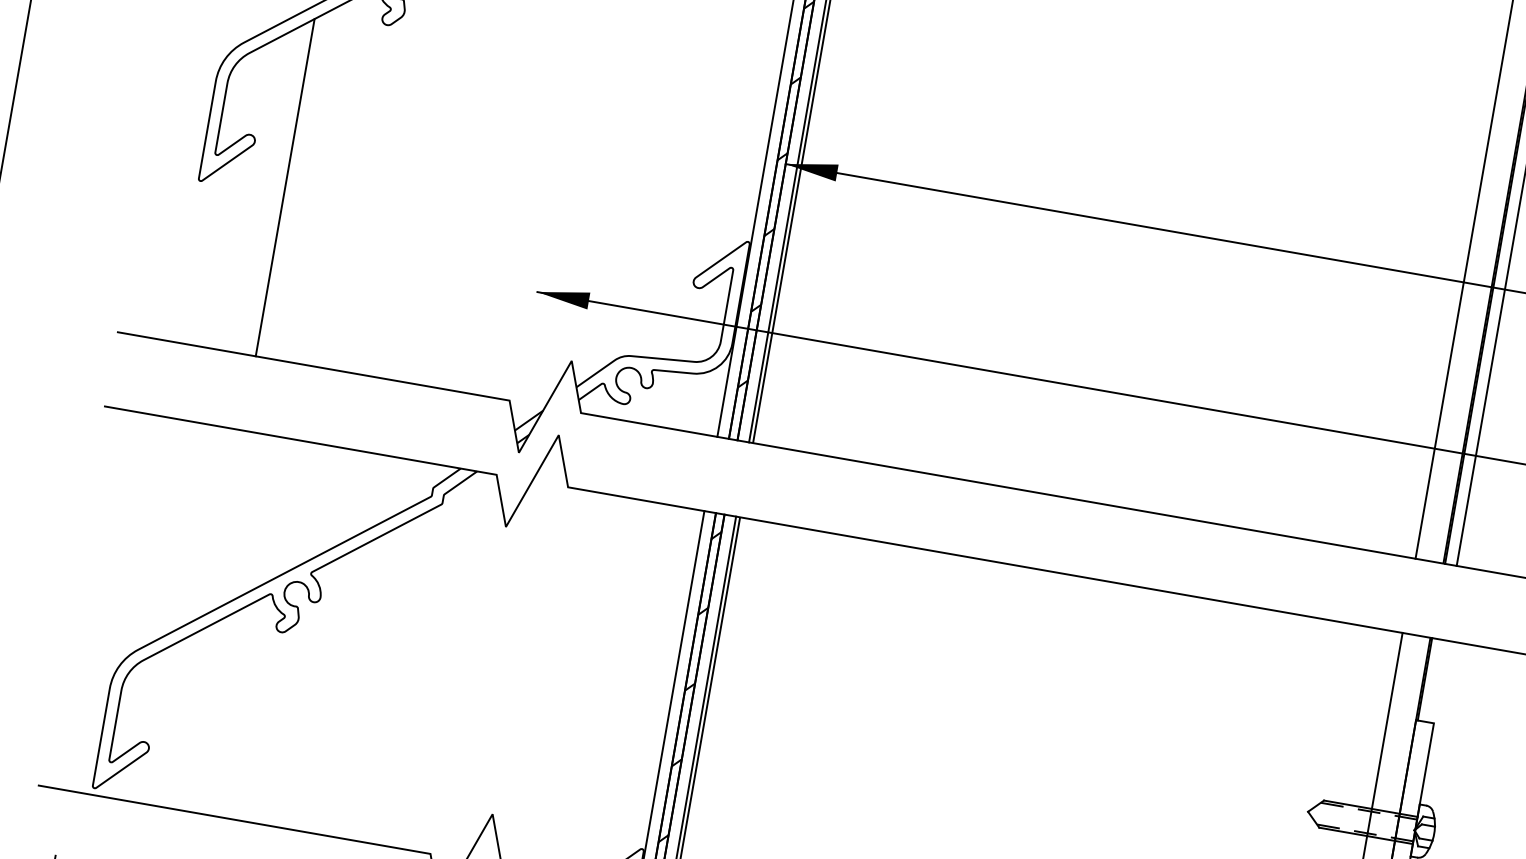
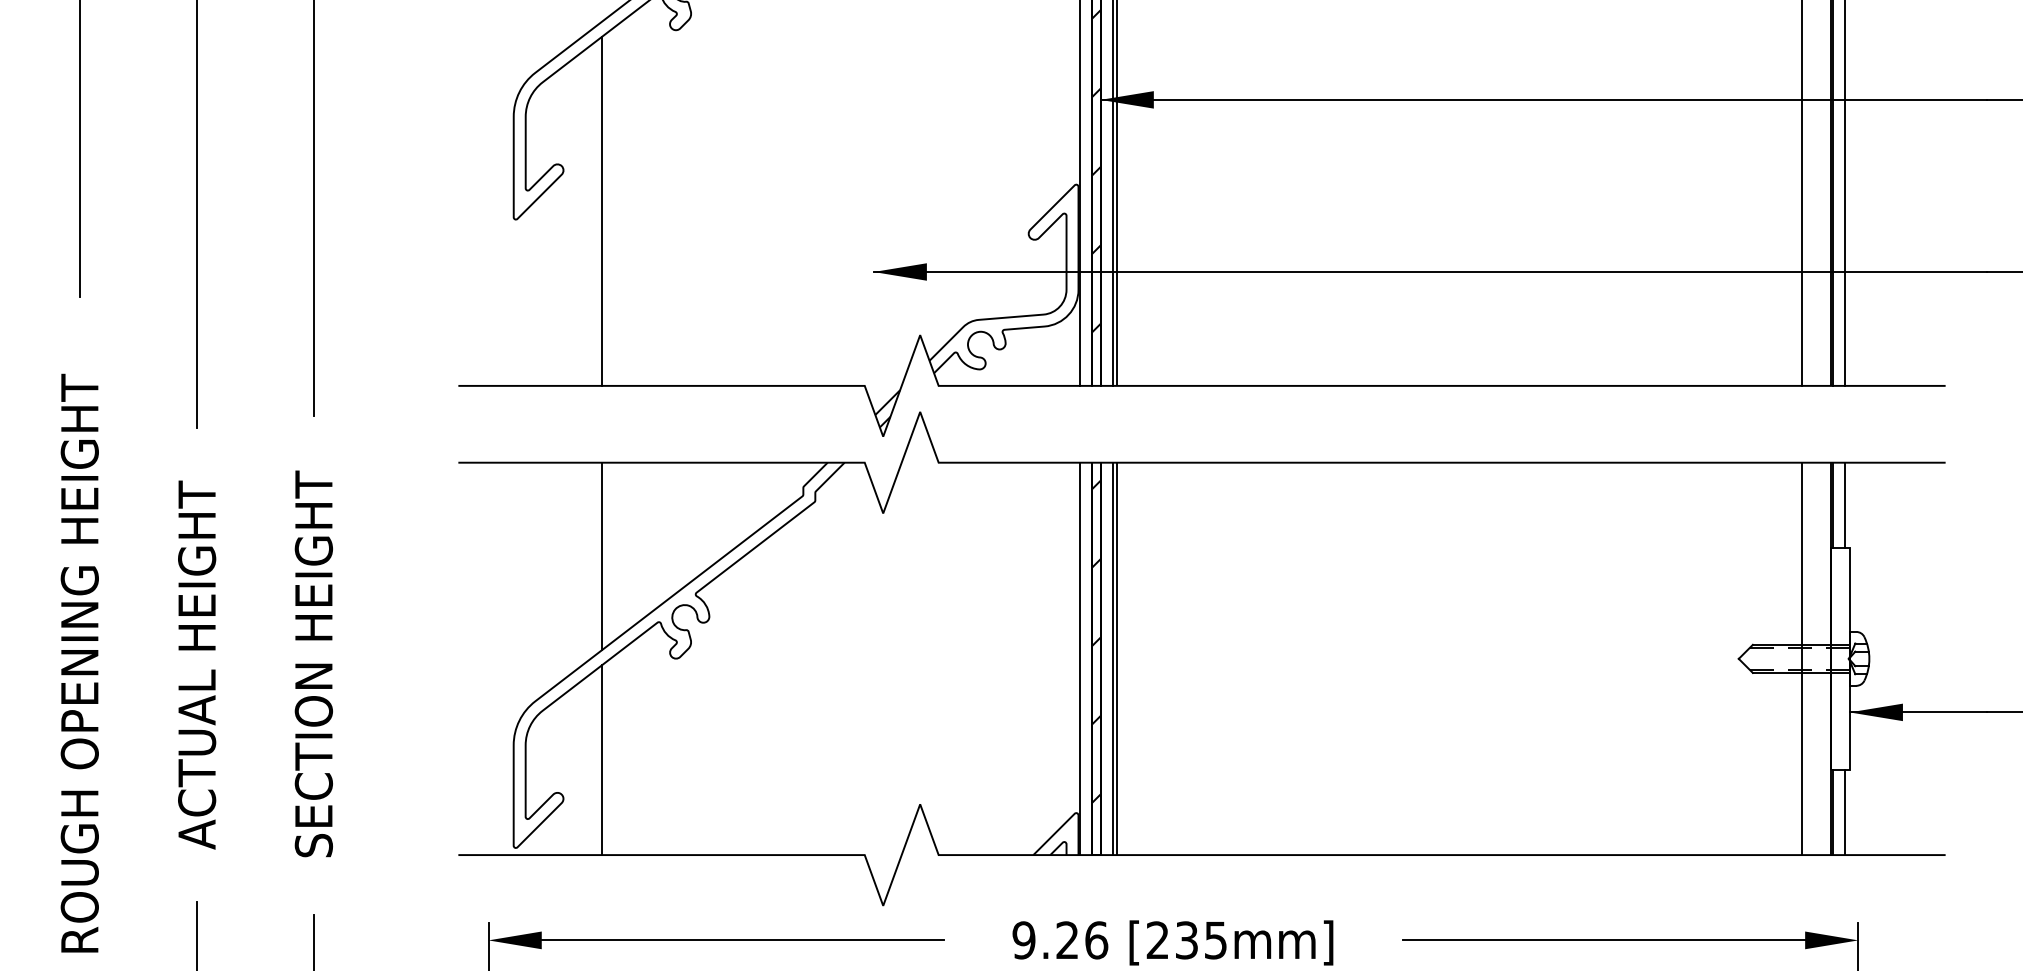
line: (227, 521) -> (602, 556), added
line: (1436, 681) -> (1844, 505), added
line: (193, 718) -> (602, 760), added

